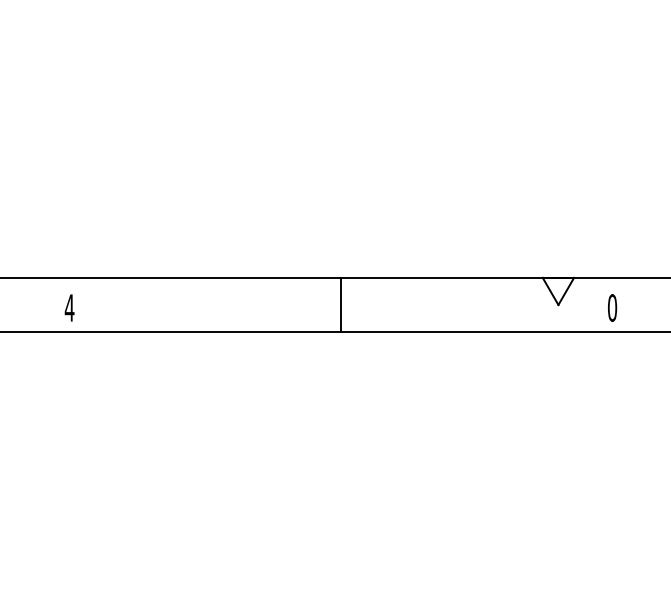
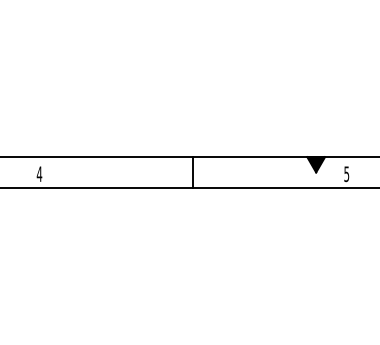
fill: (559, 290) -> (316, 164), added
text: (612, 306) -> (346, 173), 0 -> 5

